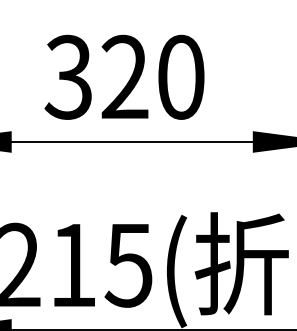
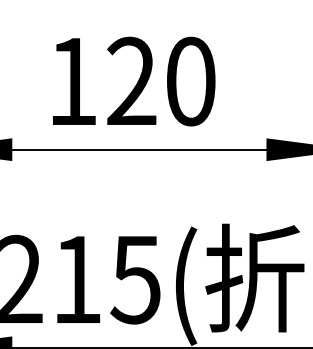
text: (67, 77) -> (71, 81), 320 -> 120

